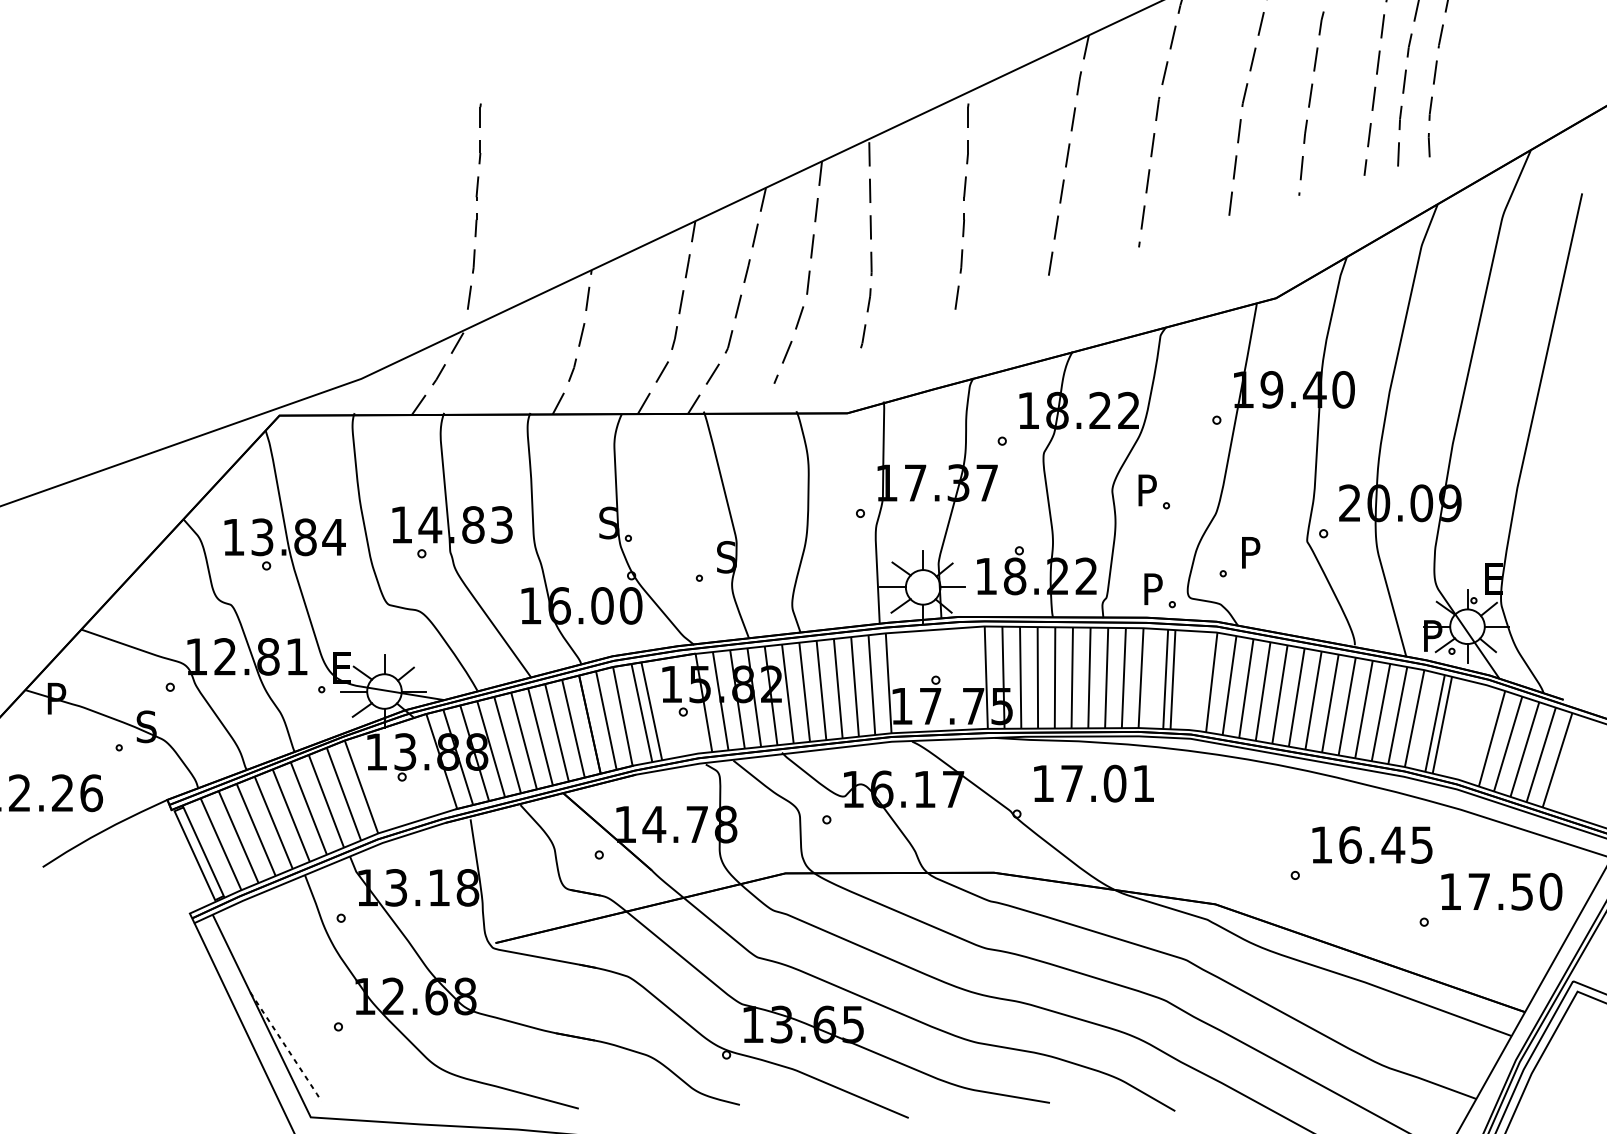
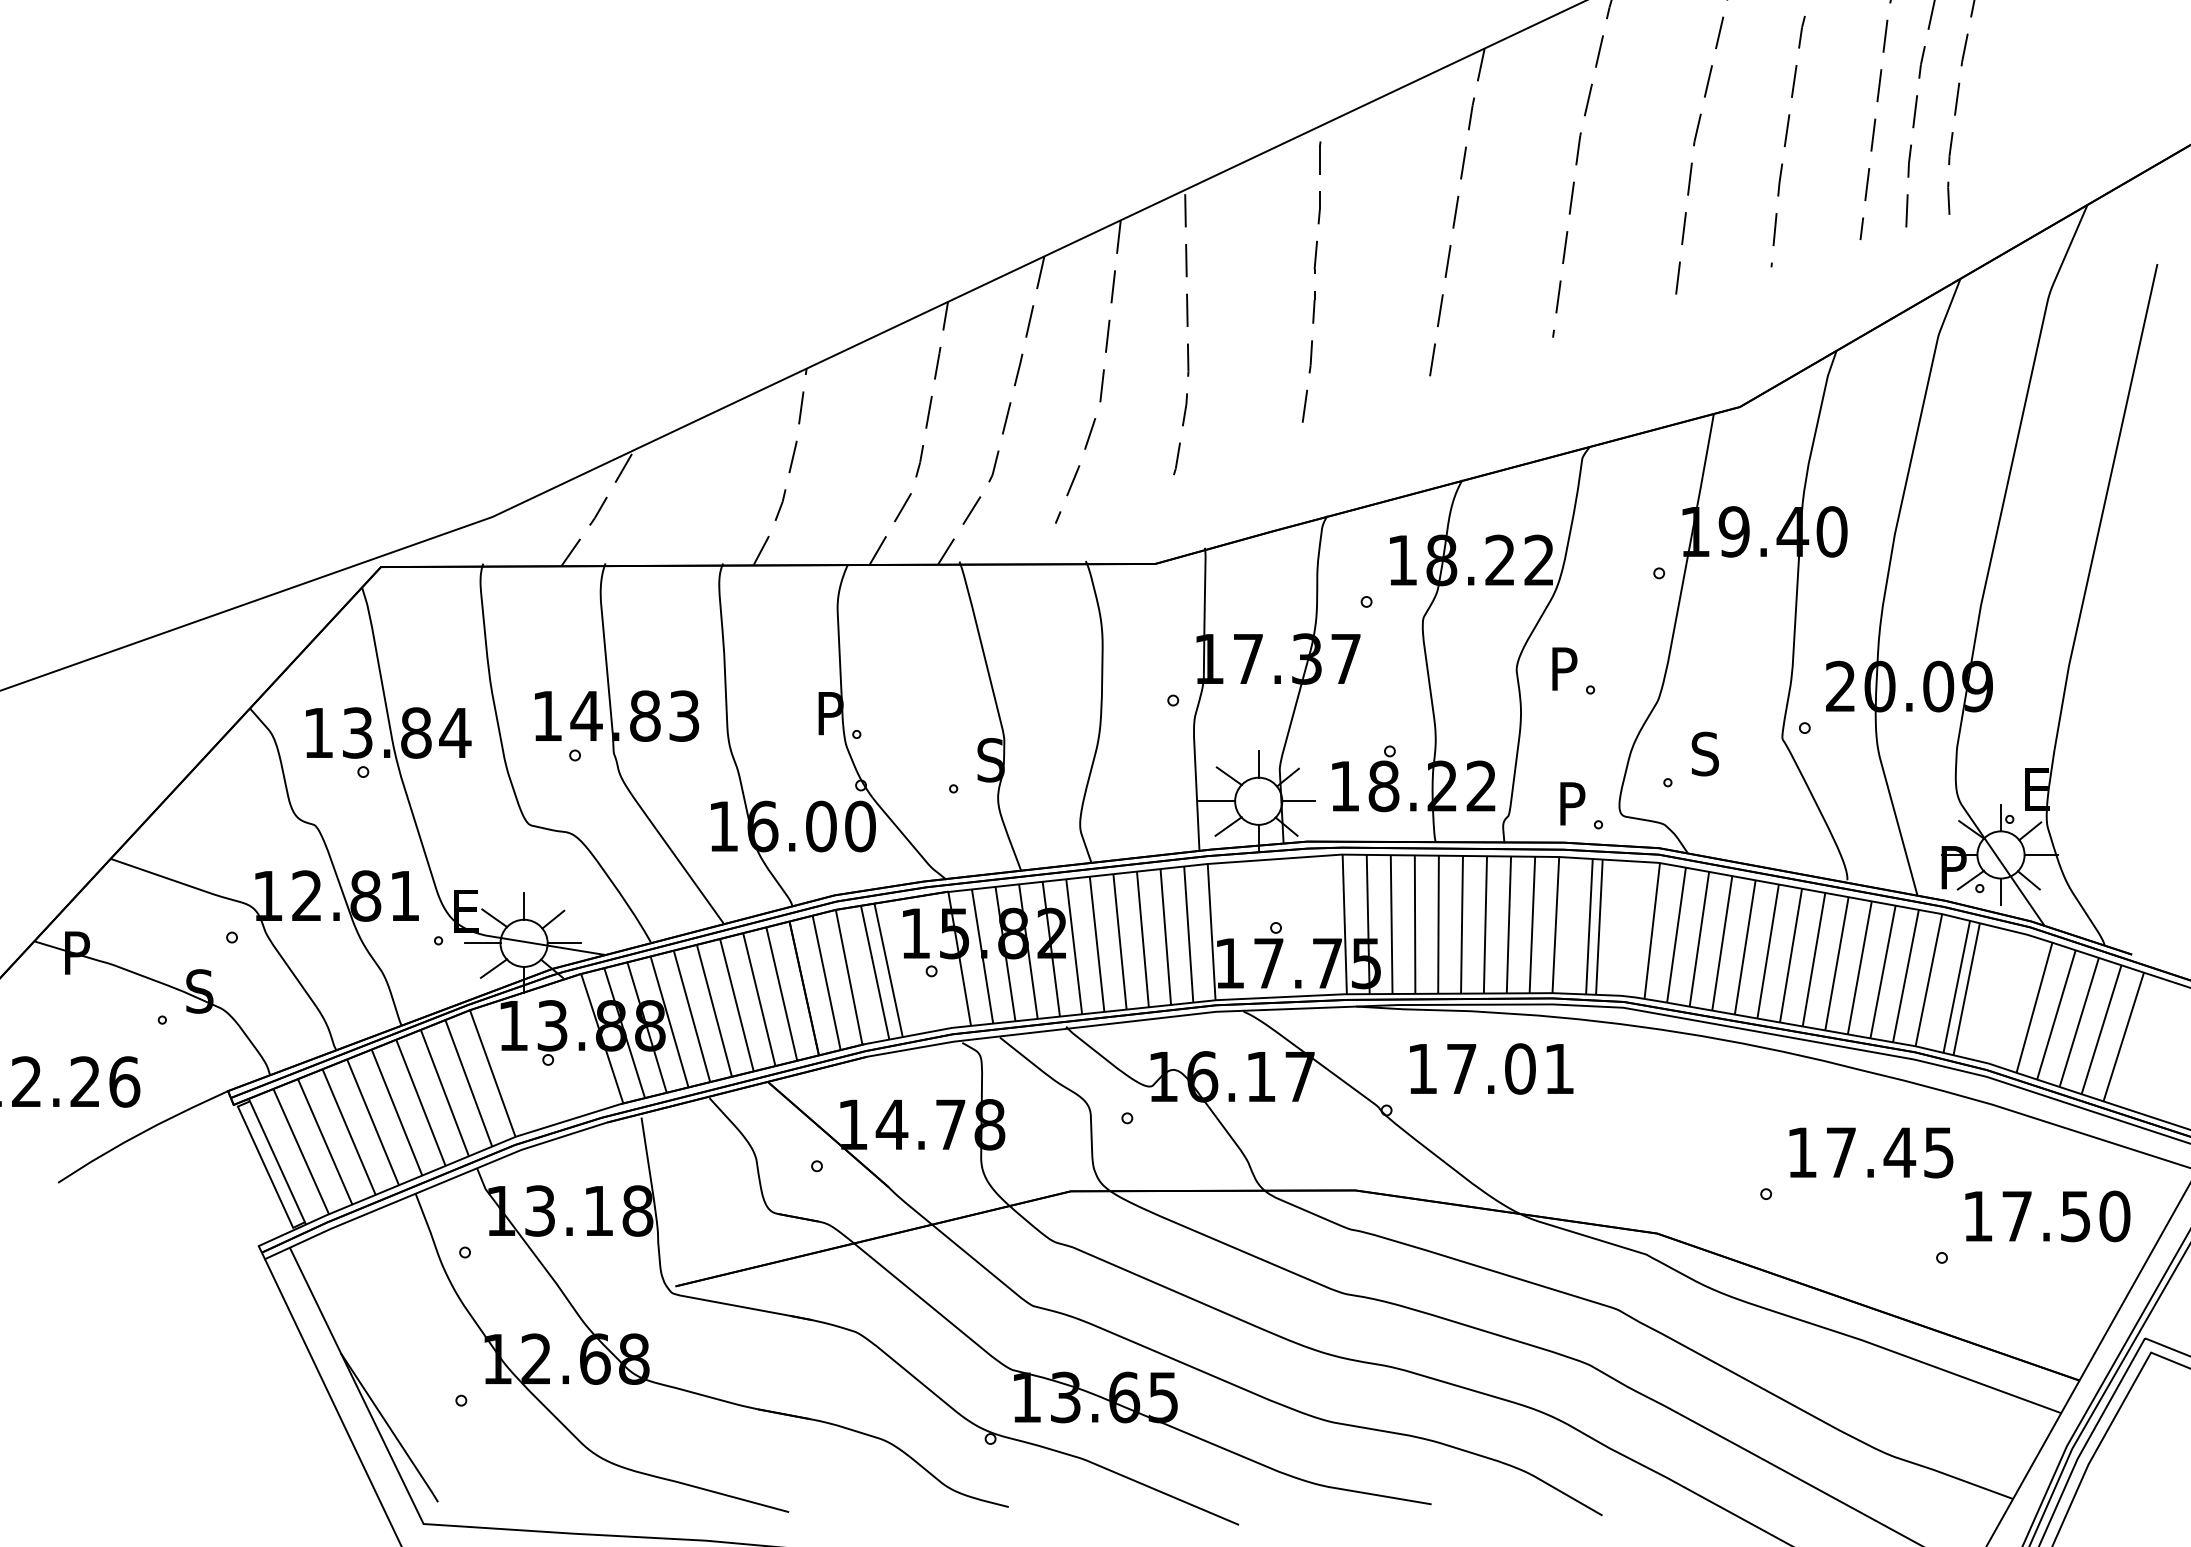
curve: (476, 200) -> (649, 273), removed
text: (609, 523) -> (830, 713), S -> P
text: (1250, 552) -> (1704, 753), P -> S
text: (1350, 844) -> (1841, 1152), 16.45 -> 17.45
line: (286, 1047) -> (390, 1428), dashed -> solid

